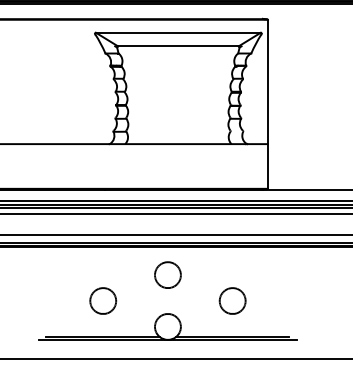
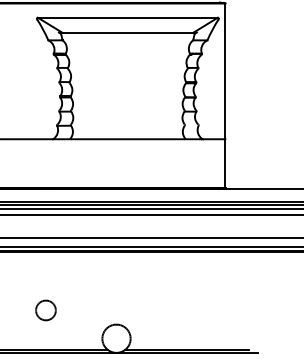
part: (167, 274) -> (116, 281), removed
part: (103, 300) -> (46, 309), size x0.7
part: (232, 300) -> (186, 309), removed

